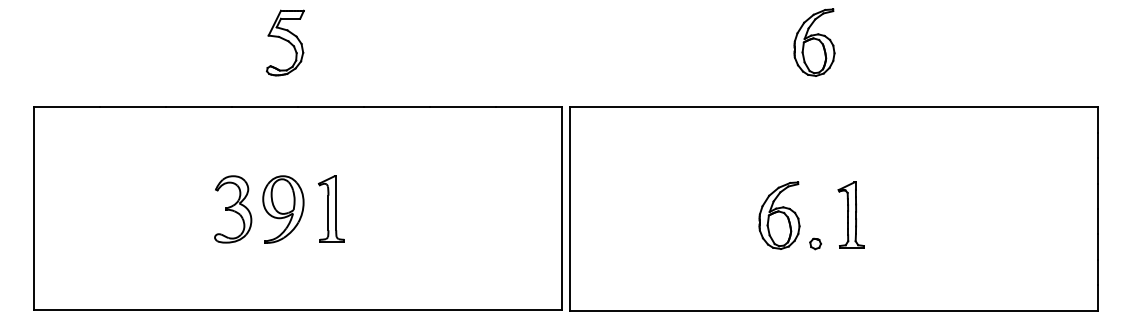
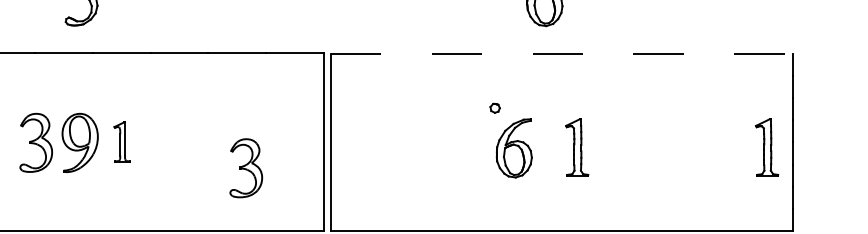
line: (834, 107) -> (562, 53), solid -> dashed
part: (330, 208) -> (121, 142), size x0.7
part: (1067, 214) -> (766, 147), added
part: (473, 238) -> (246, 168), added
part: (815, 243) -> (495, 107), moved

